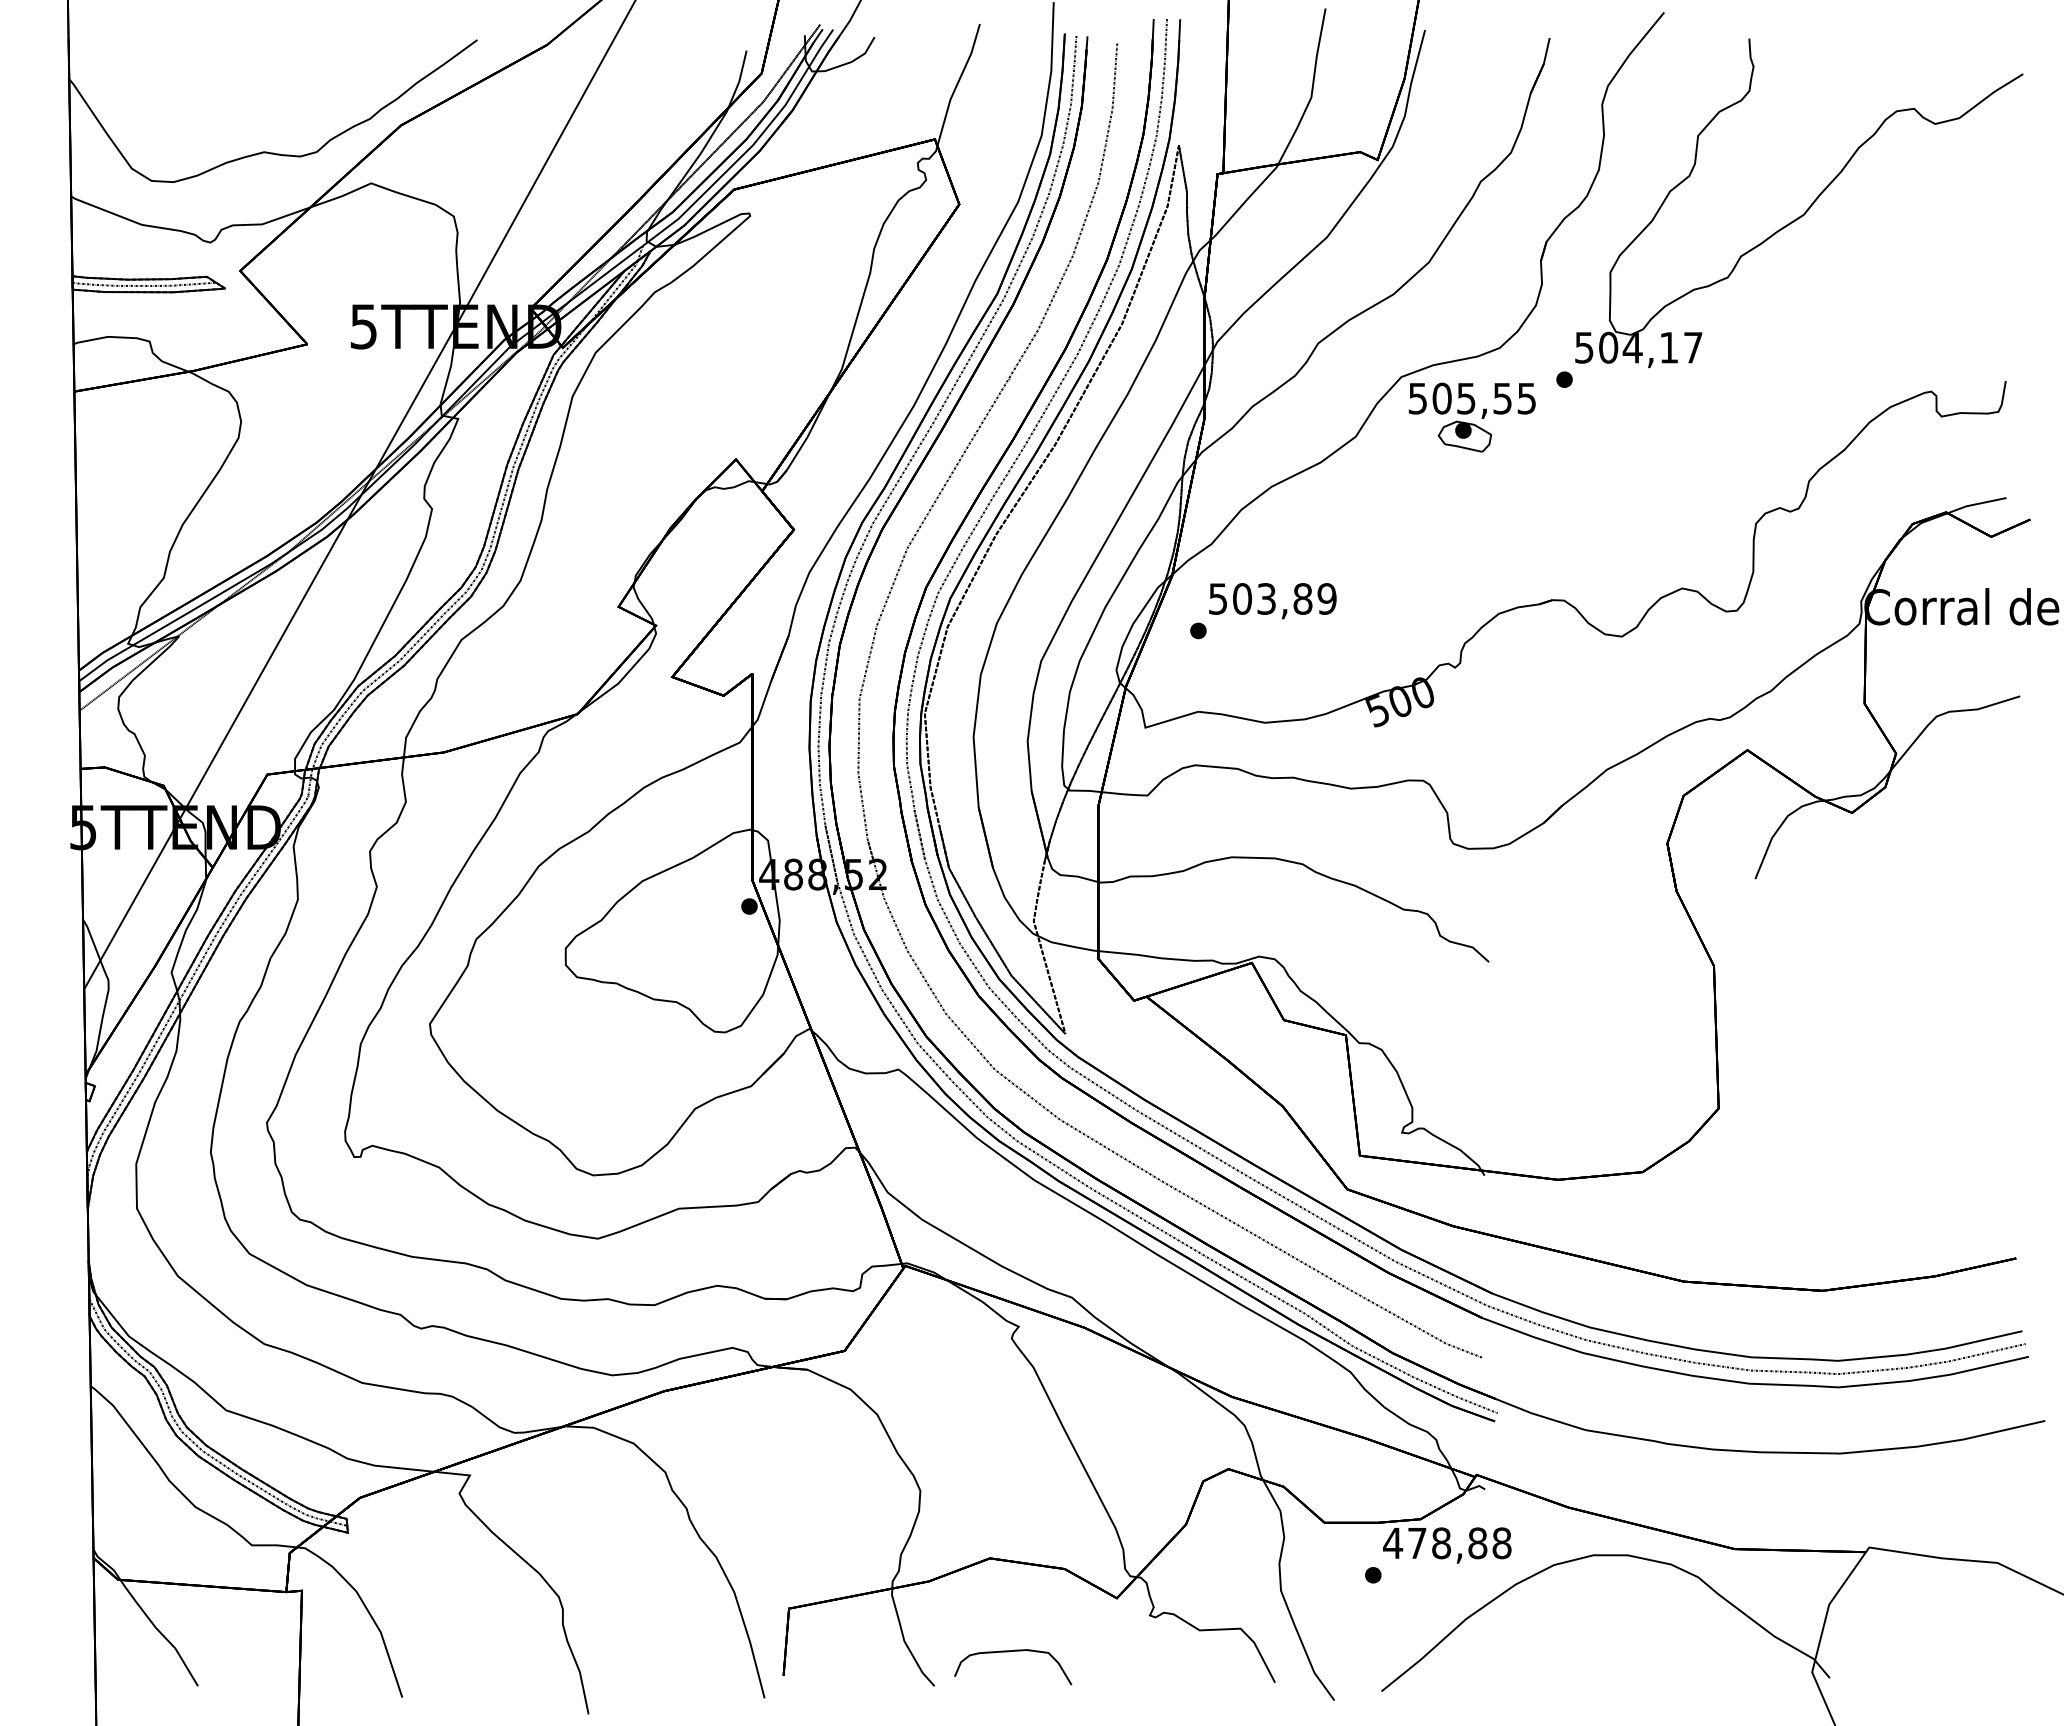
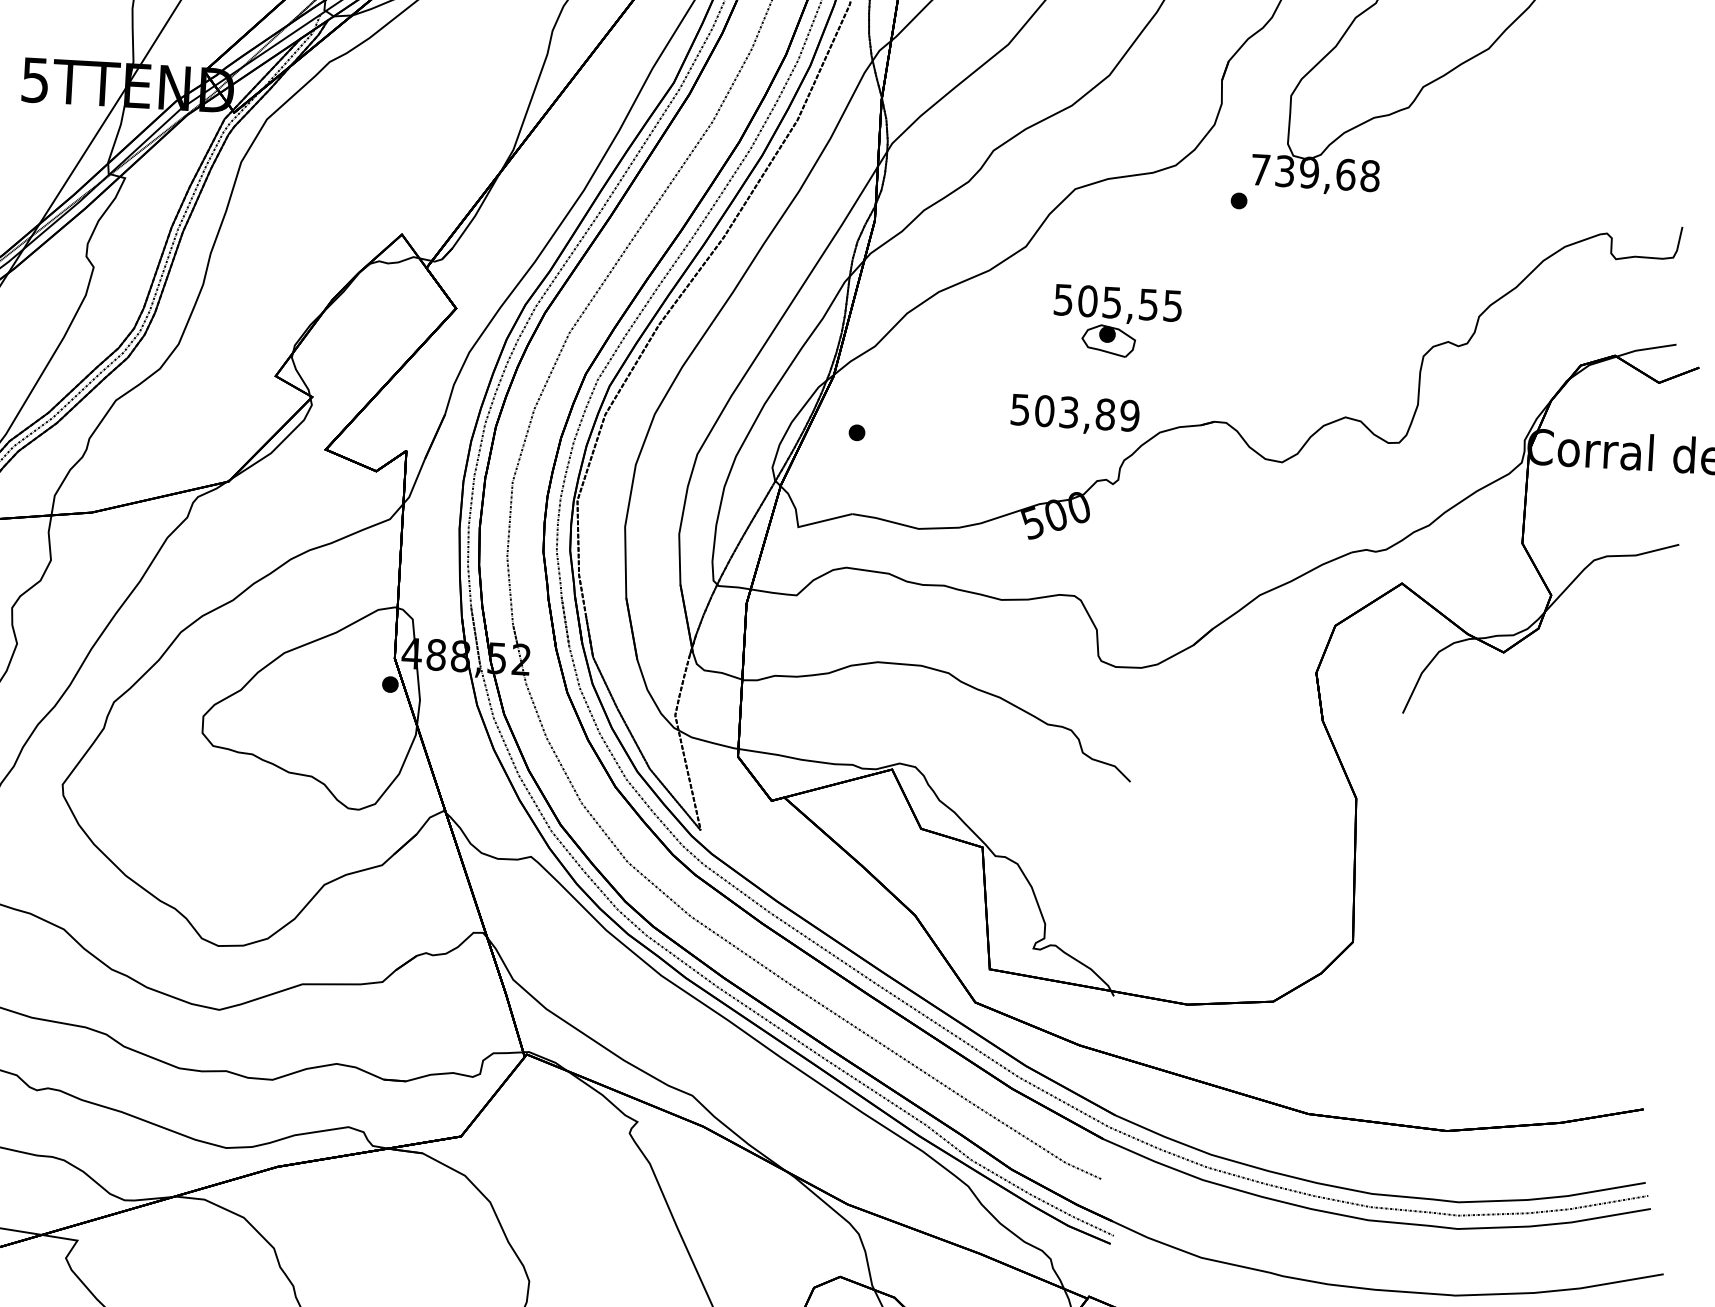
text: (1638, 347) -> (1315, 172), 504,17 -> 739,68
part: (1471, 417) -> (1116, 321), moved
text: (1272, 601) -> (1074, 415), moved

